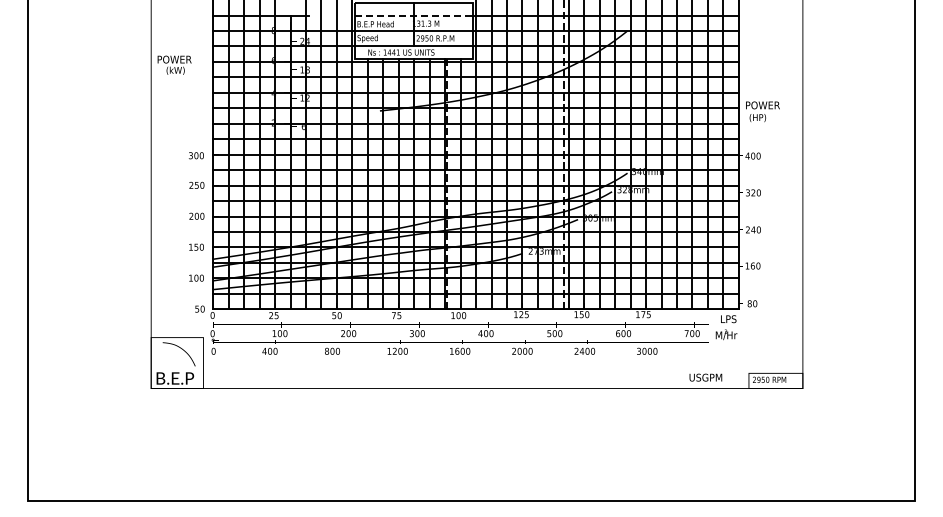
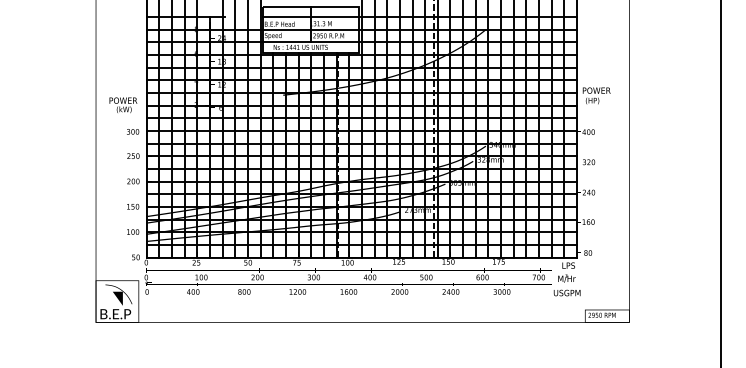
line: (414, 15) -> (311, 17), dashed -> solid
text: (174, 64) -> (123, 104), moved
fill: (177, 359) -> (117, 298), added
text: (705, 377) -> (566, 292), moved

